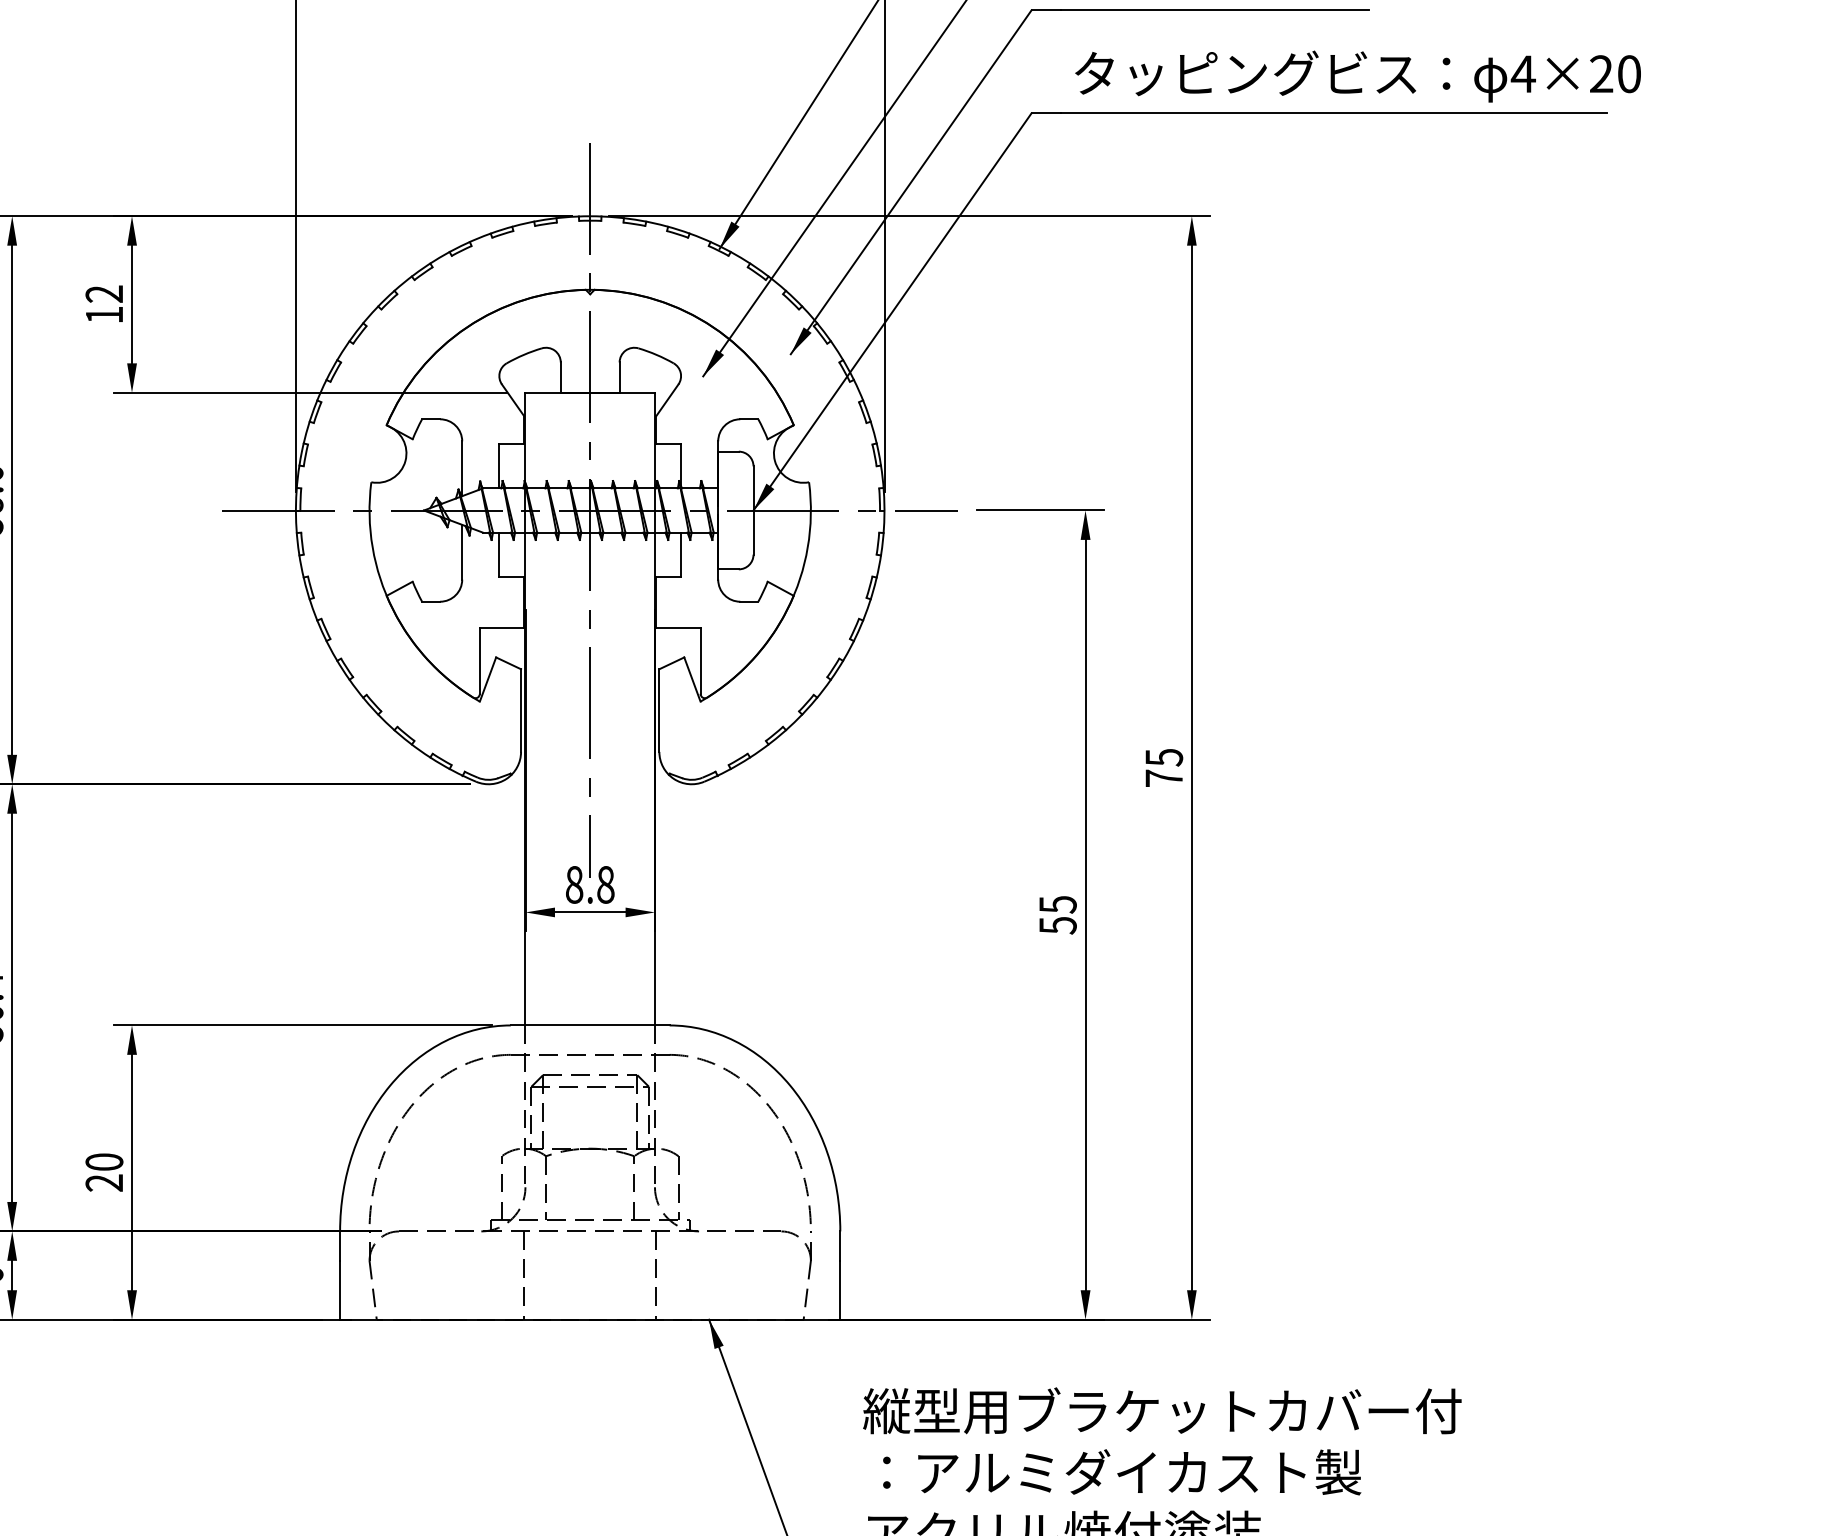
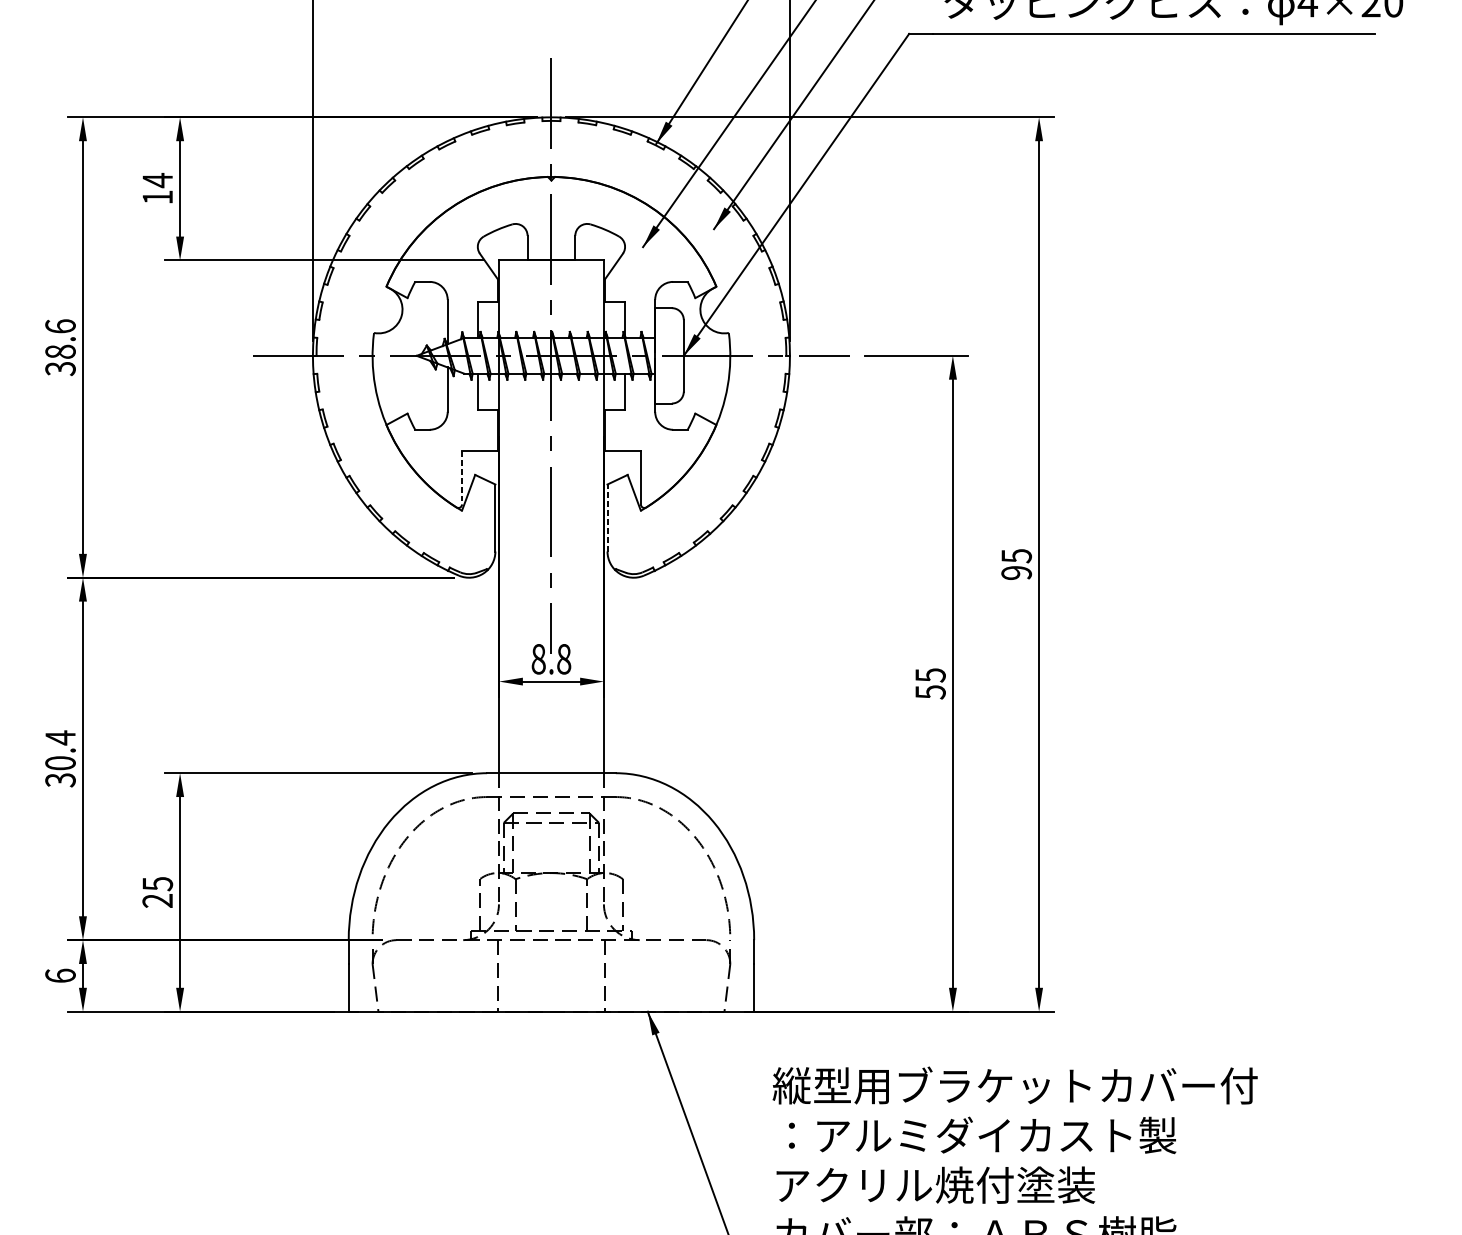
text: (103, 293) -> (156, 179), 12 -> 14
line: (479, 661) -> (461, 478), solid -> dashed
line: (659, 710) -> (607, 517), solid -> dashed
text: (1164, 778) -> (1016, 573), 75 -> 95
text: (104, 1162) -> (157, 884), 20 -> 25

